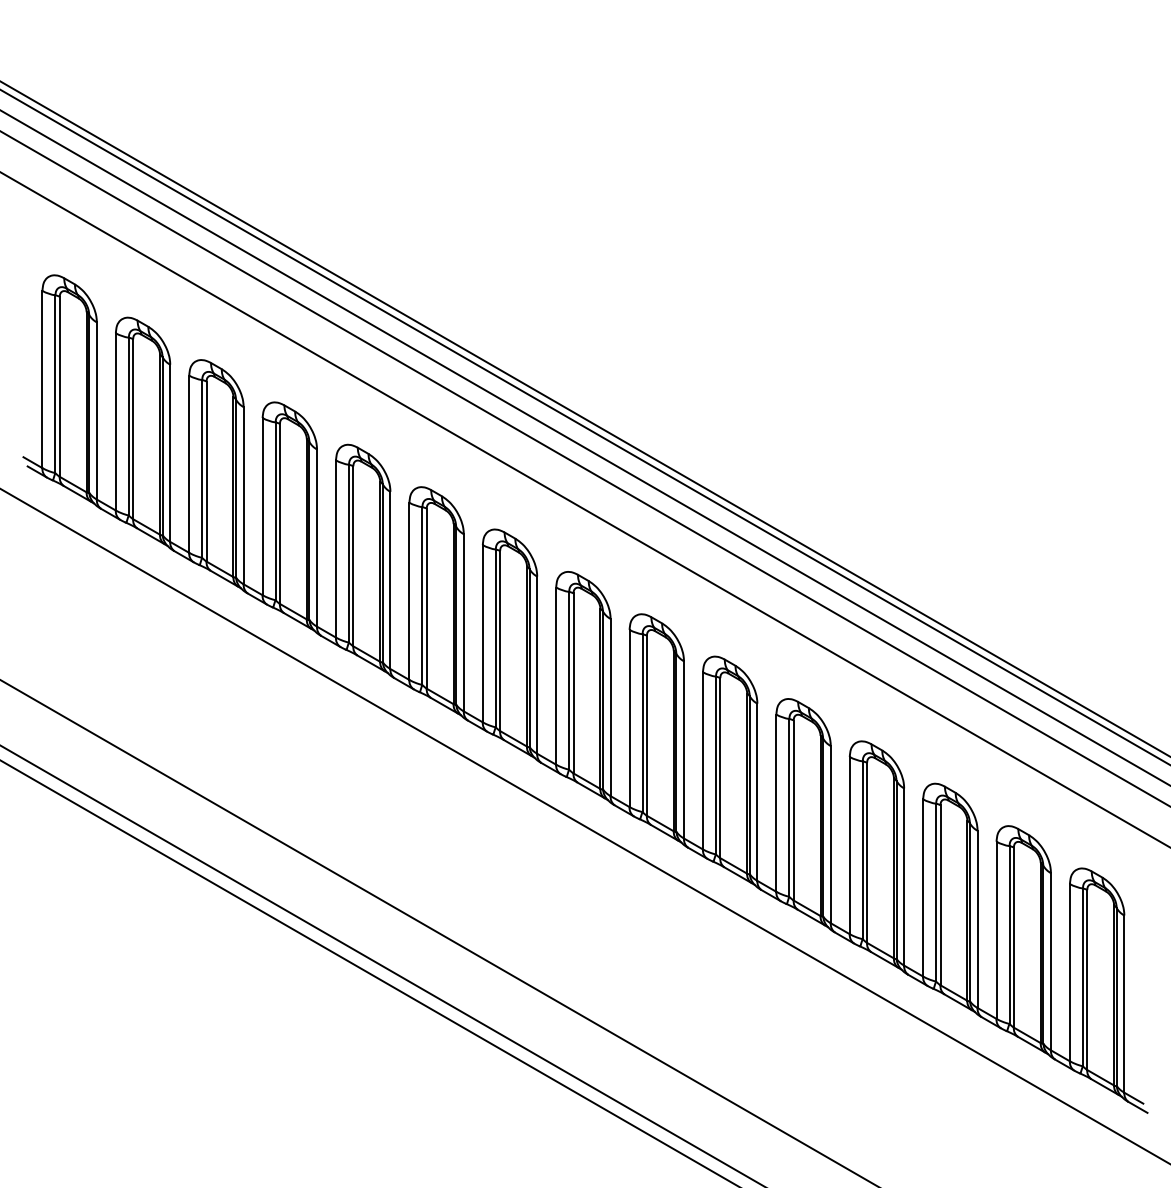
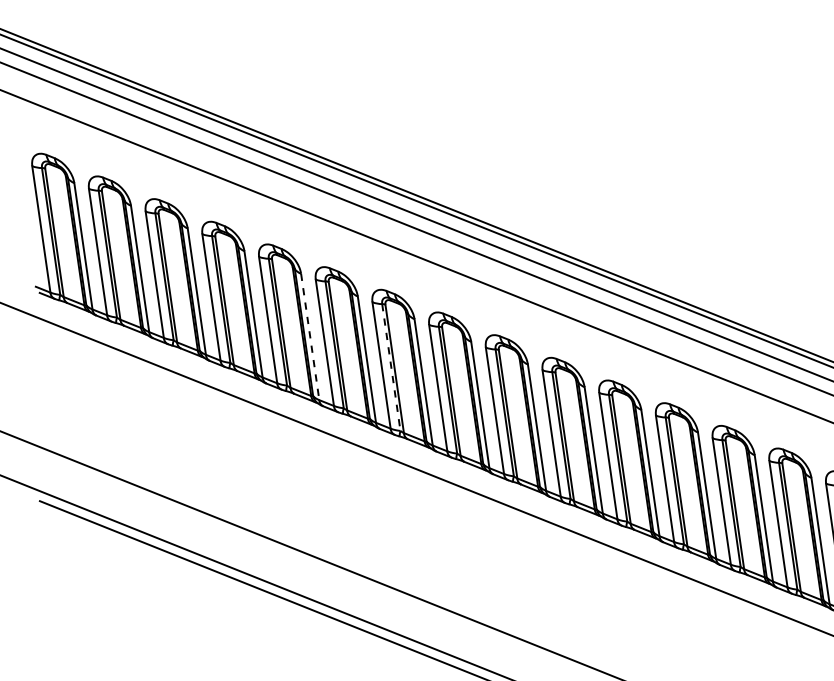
line: (390, 580) -> (310, 336), solid -> dashed
line: (495, 638) -> (391, 367), solid -> dashed

